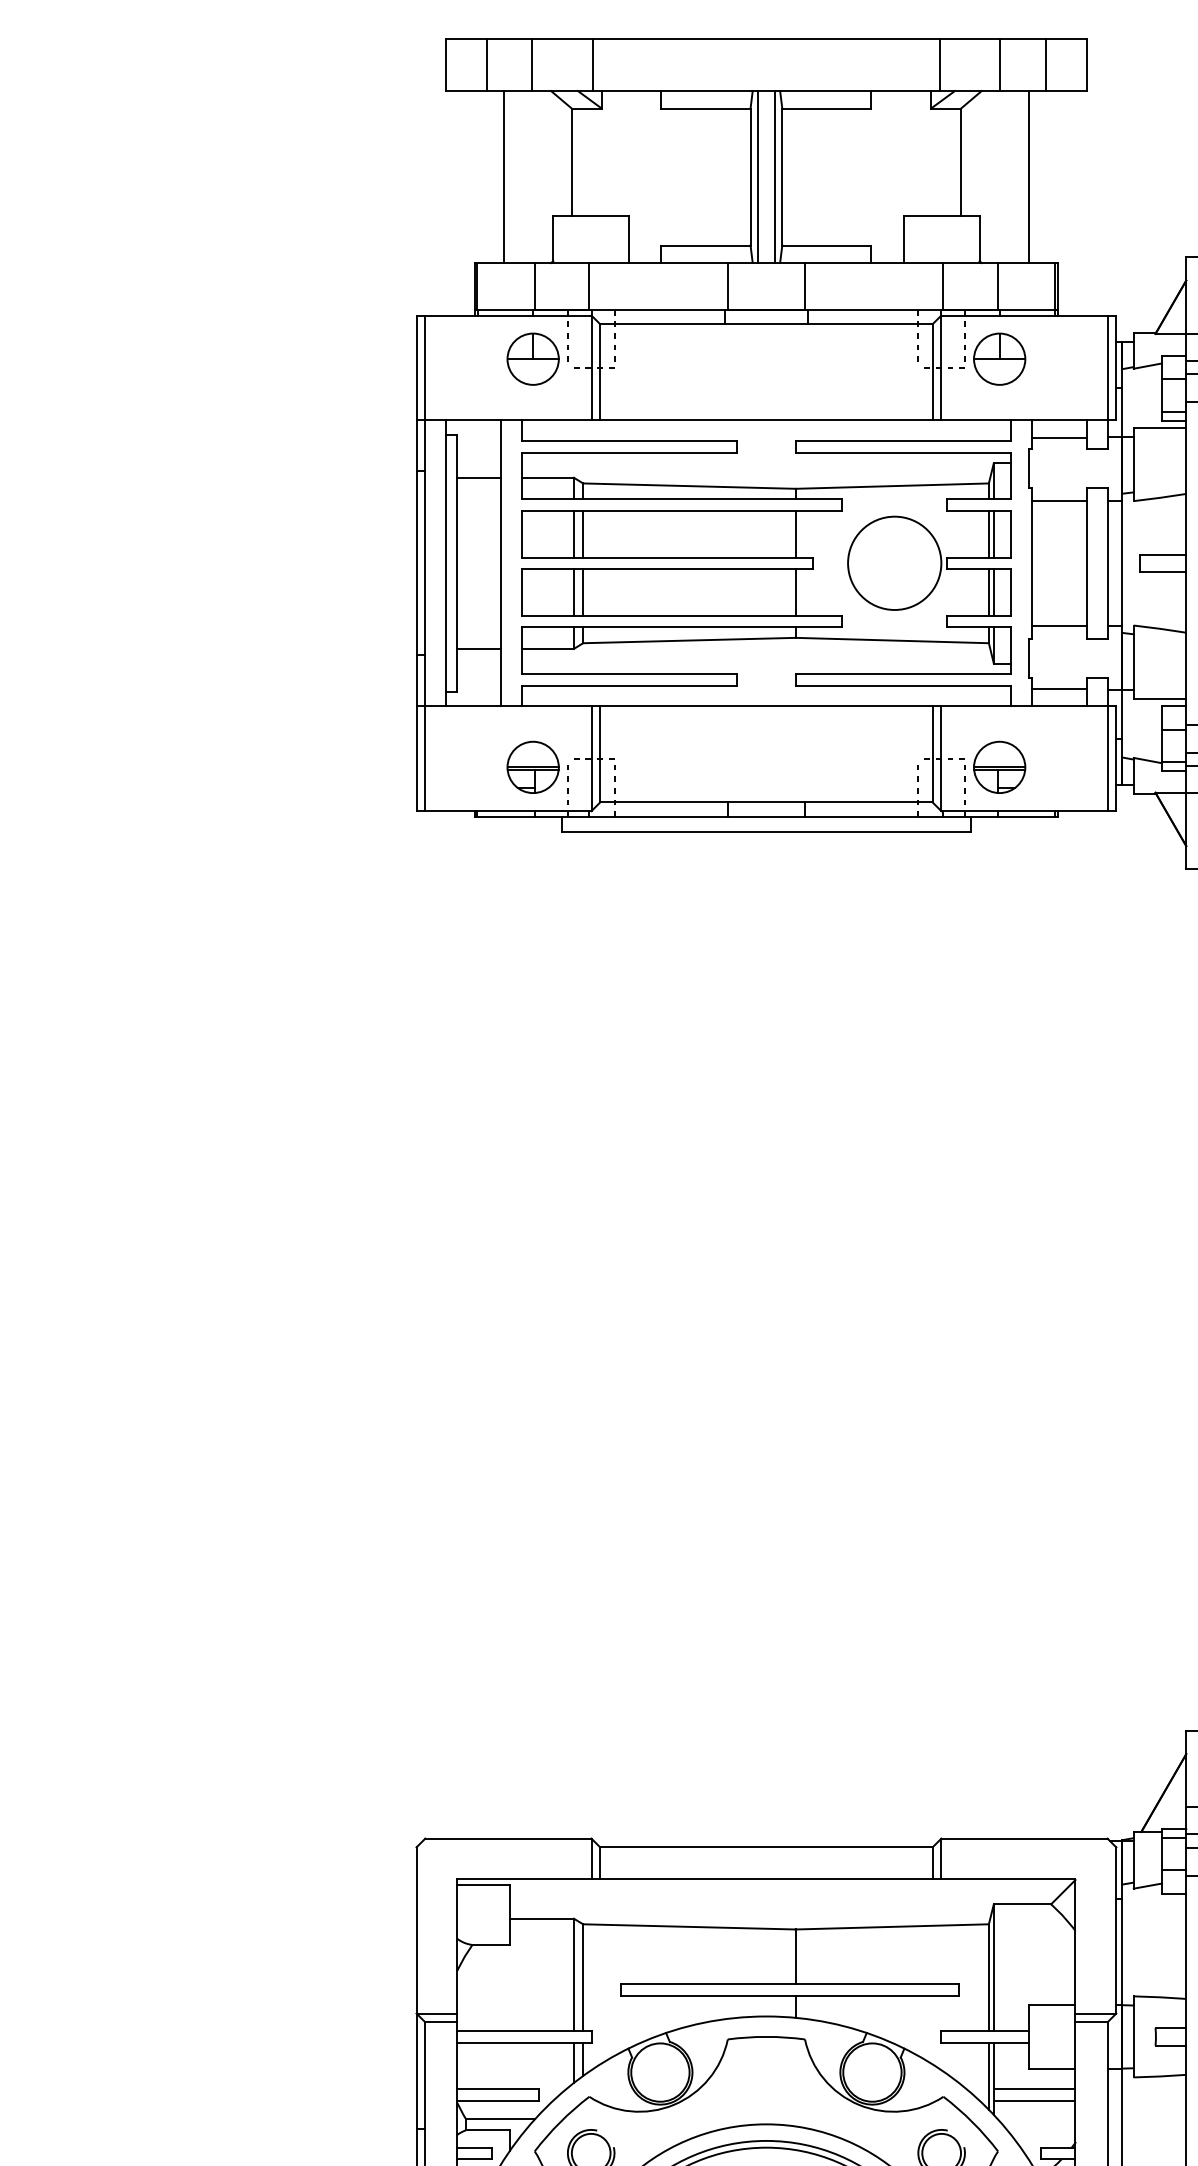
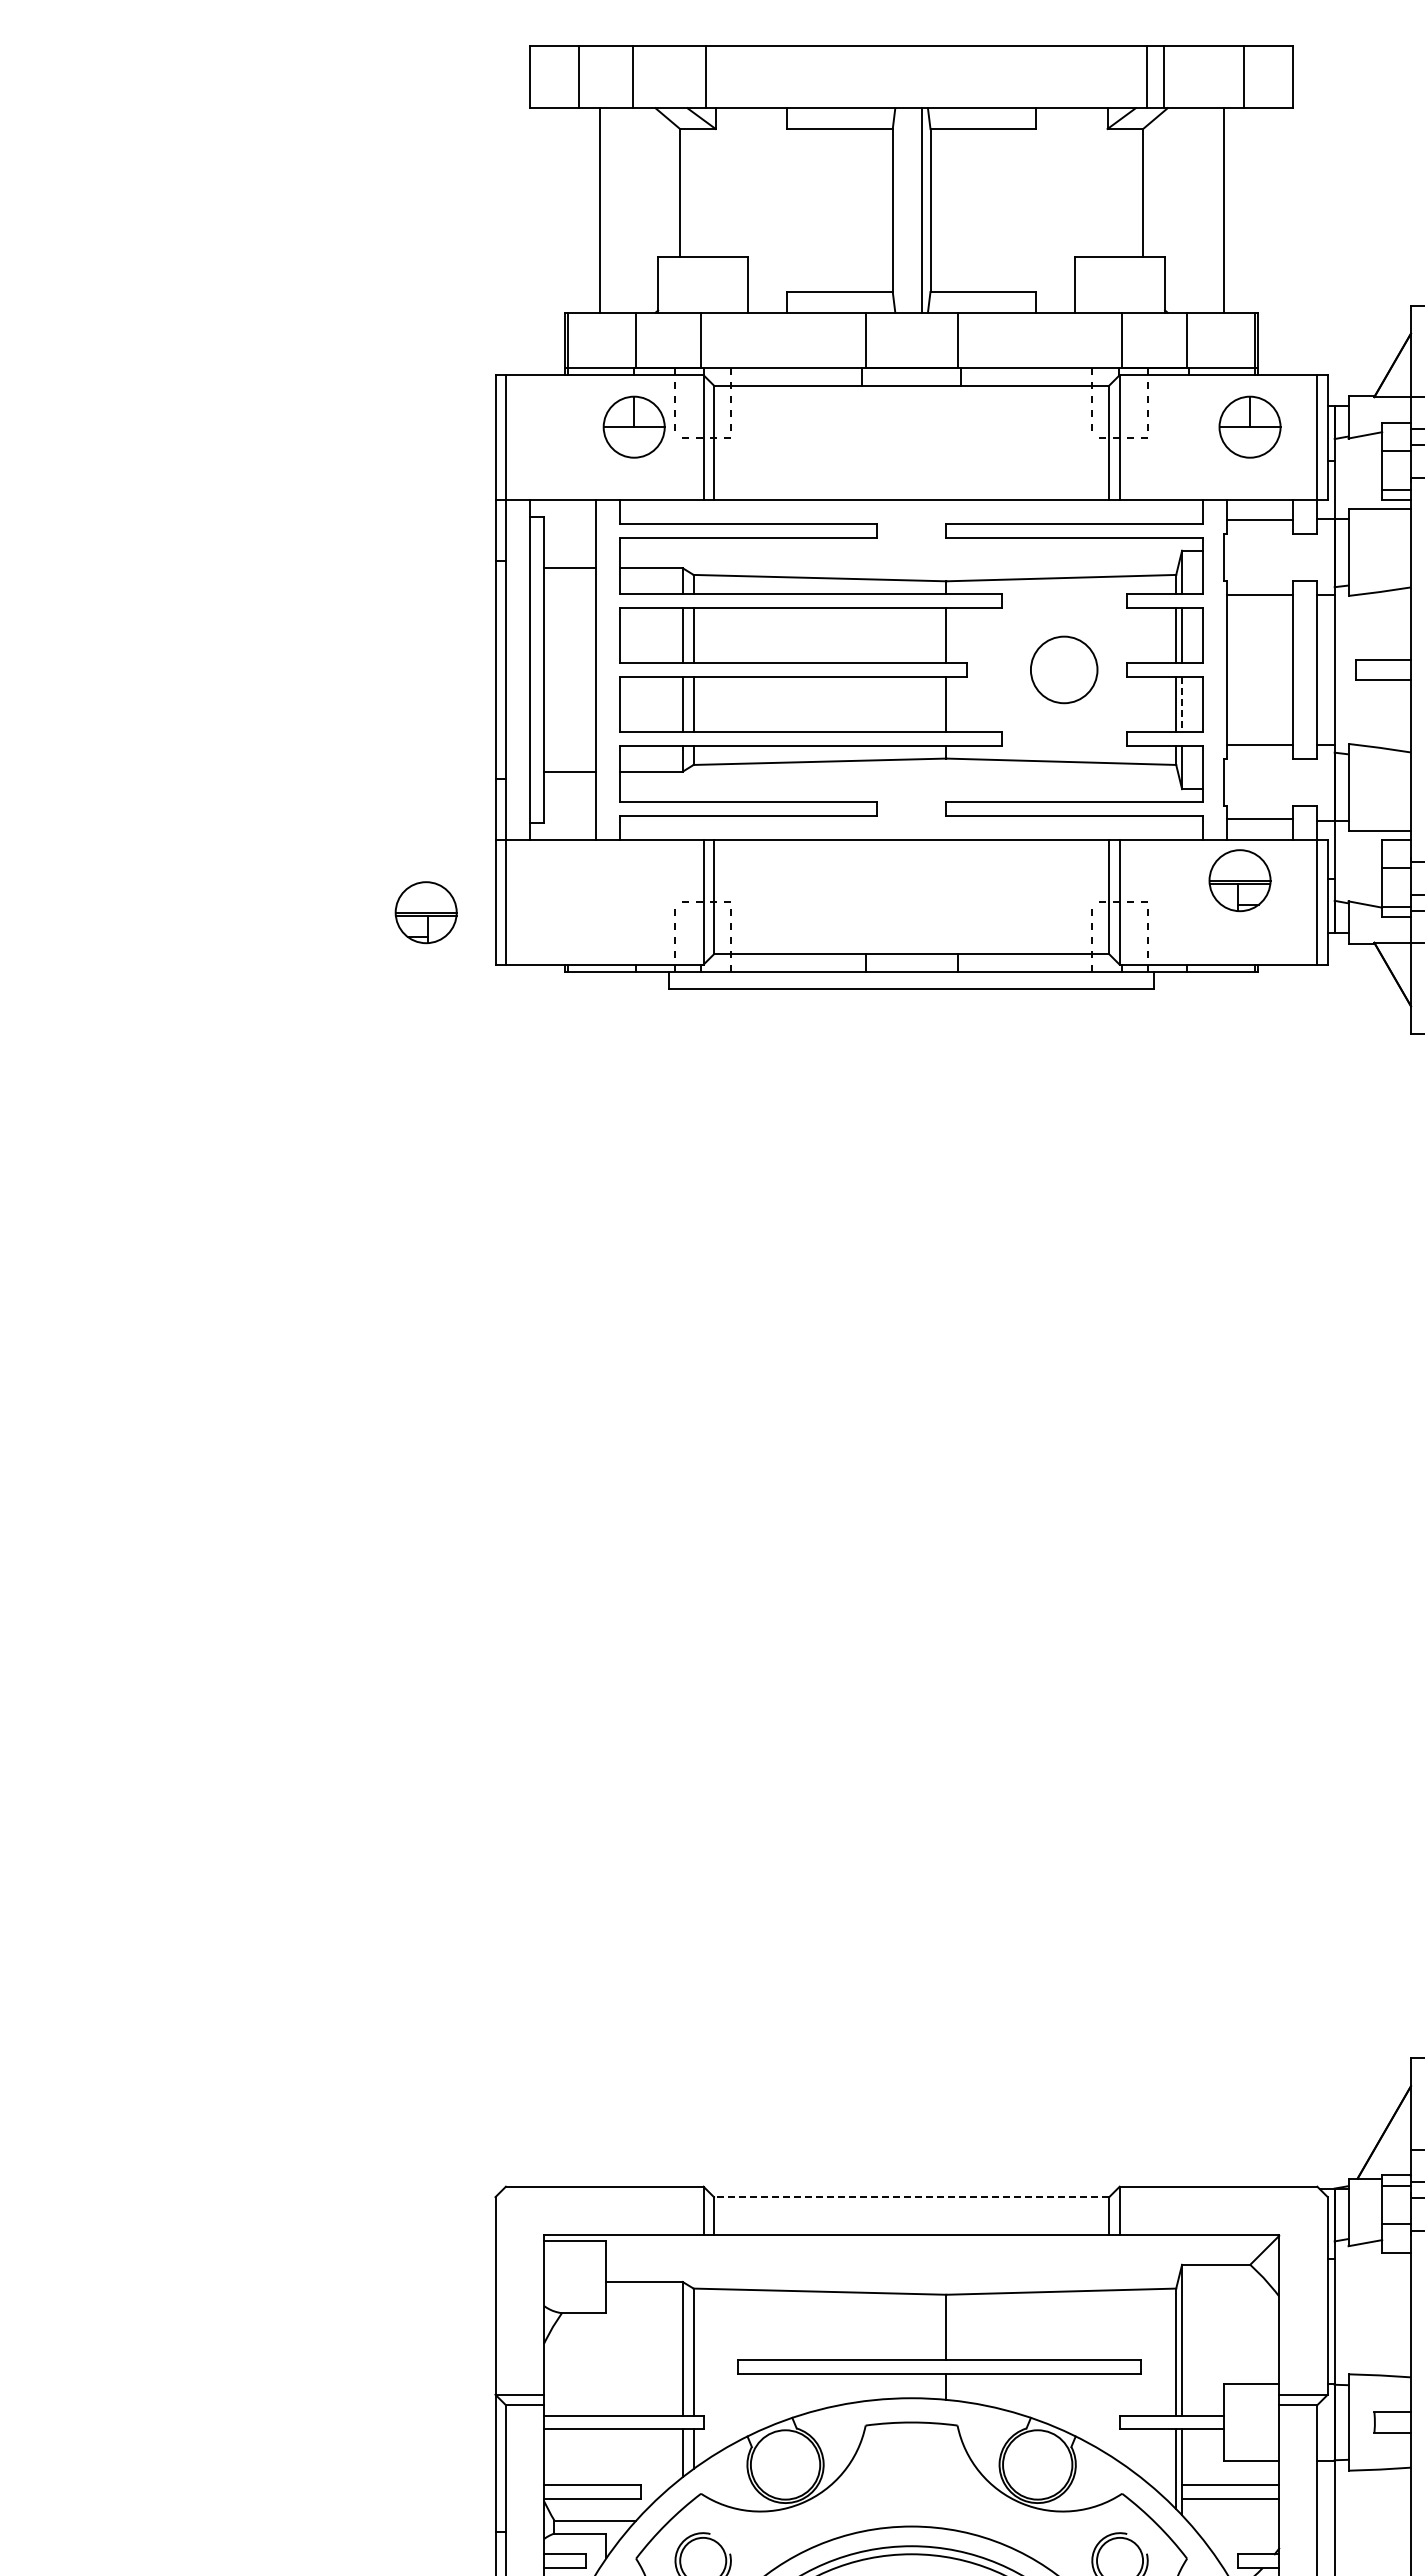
line: (939, 64) -> (1163, 76), moved
line: (1000, 64) -> (1146, 76), moved
line: (757, 177) -> (901, 210), removed
part: (999, 358) -> (1249, 426), moved
circle: (894, 562) -> (1063, 669), size x0.6
line: (994, 592) -> (1182, 704), solid -> dashed
part: (532, 767) -> (425, 912), moved
part: (999, 767) -> (1239, 880), moved
line: (766, 1847) -> (911, 2197), solid -> dashed

